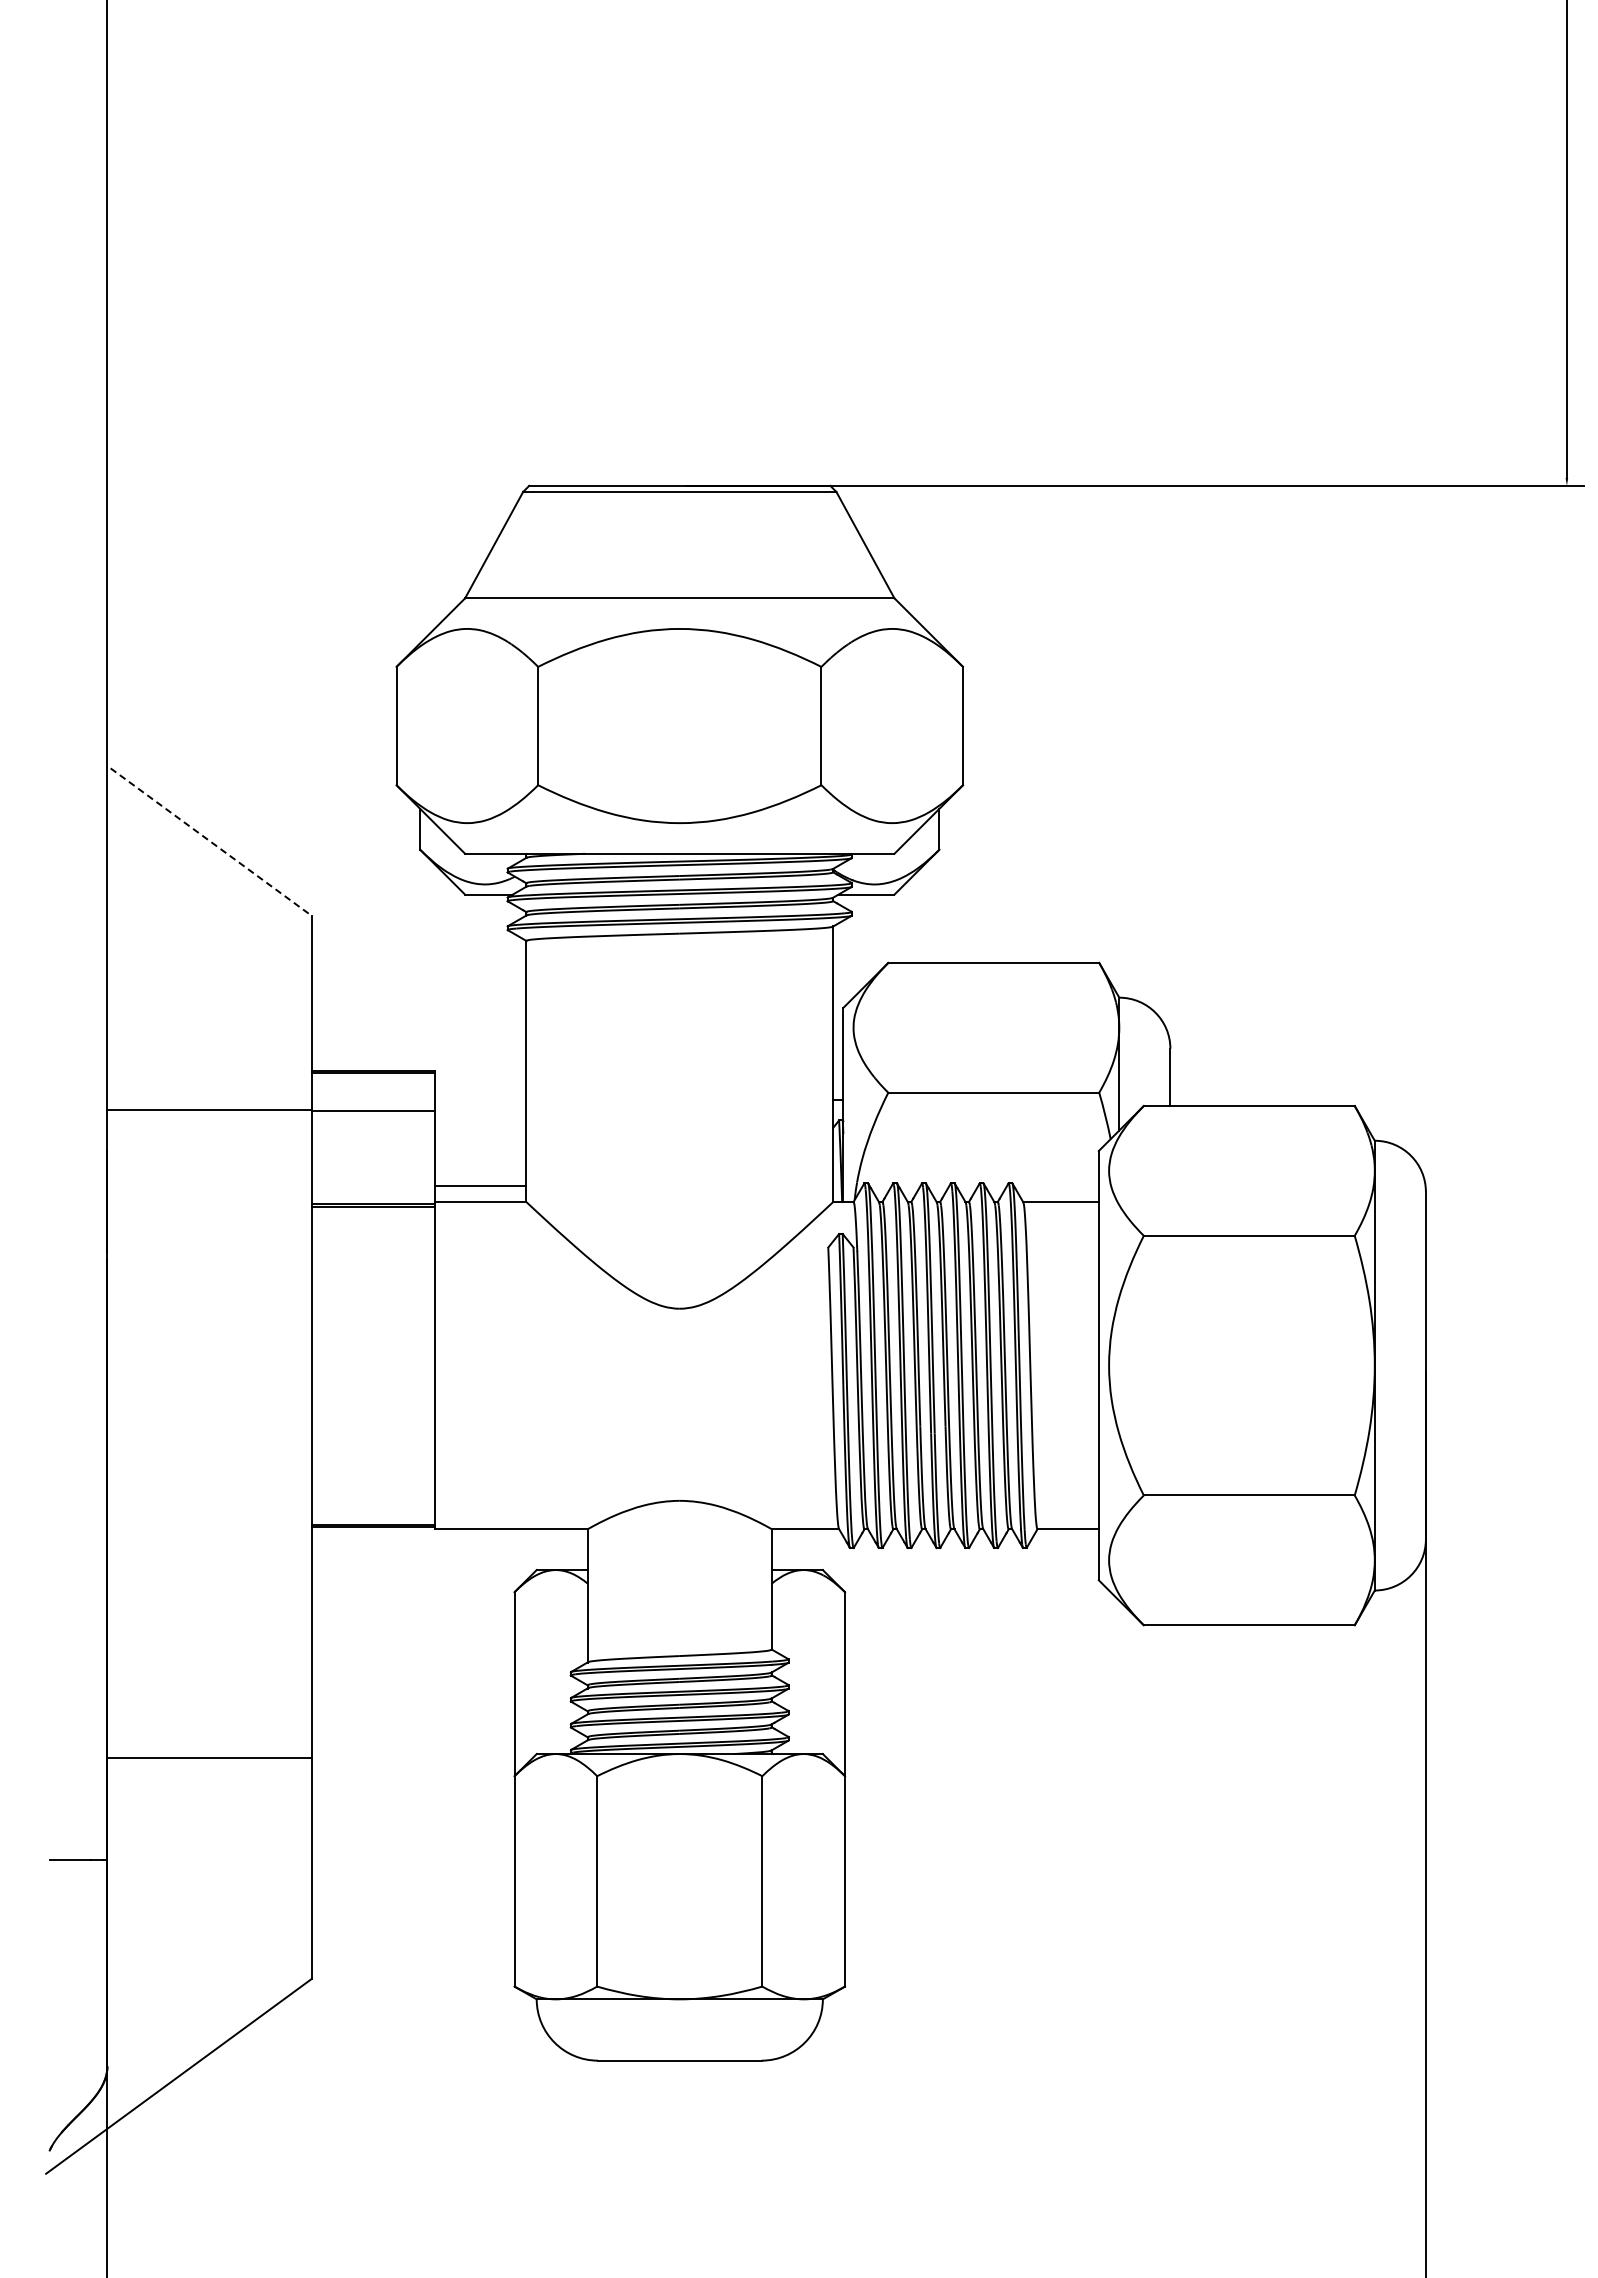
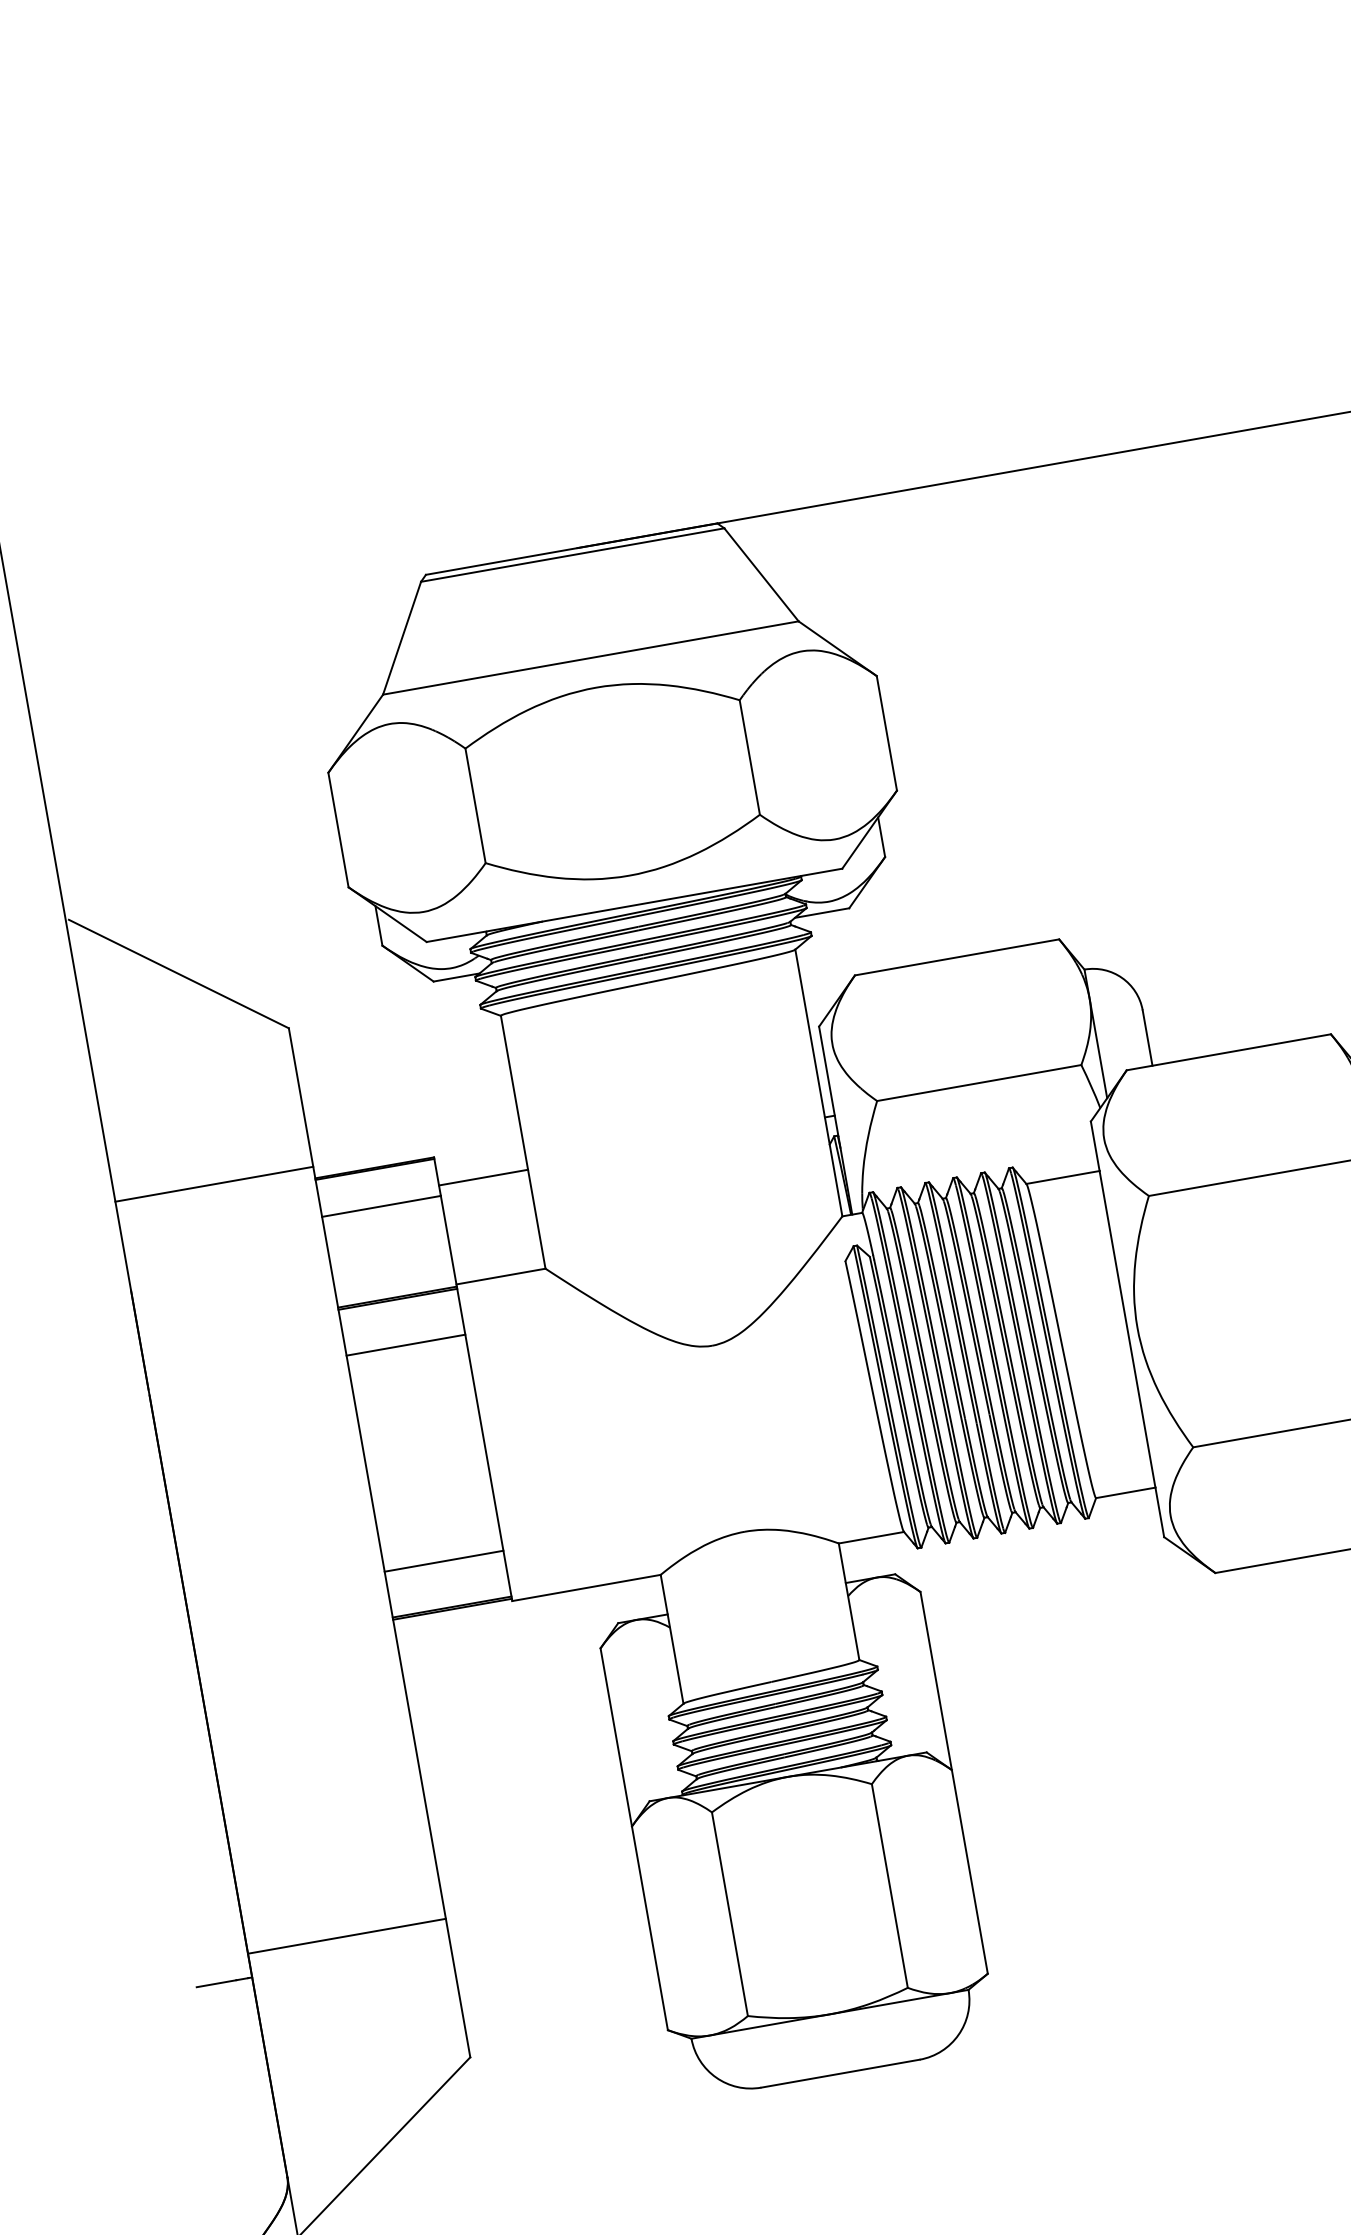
line: (211, 842) -> (179, 974), dashed -> solid
line: (209, 1110) -> (214, 1184), moved
line: (480, 1185) -> (483, 1177), moved
line: (372, 1254) -> (405, 1345), added
line: (372, 1477) -> (443, 1561), added
line: (209, 1757) -> (346, 1935), moved

